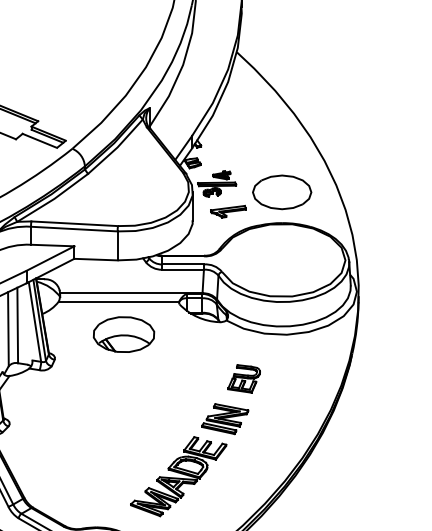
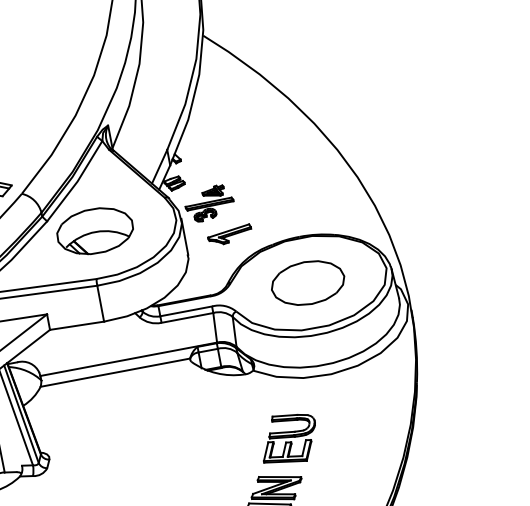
part: (282, 192) -> (308, 283), moved
part: (123, 334) -> (94, 231), moved
part: (243, 378) -> (287, 438), size x1.43

